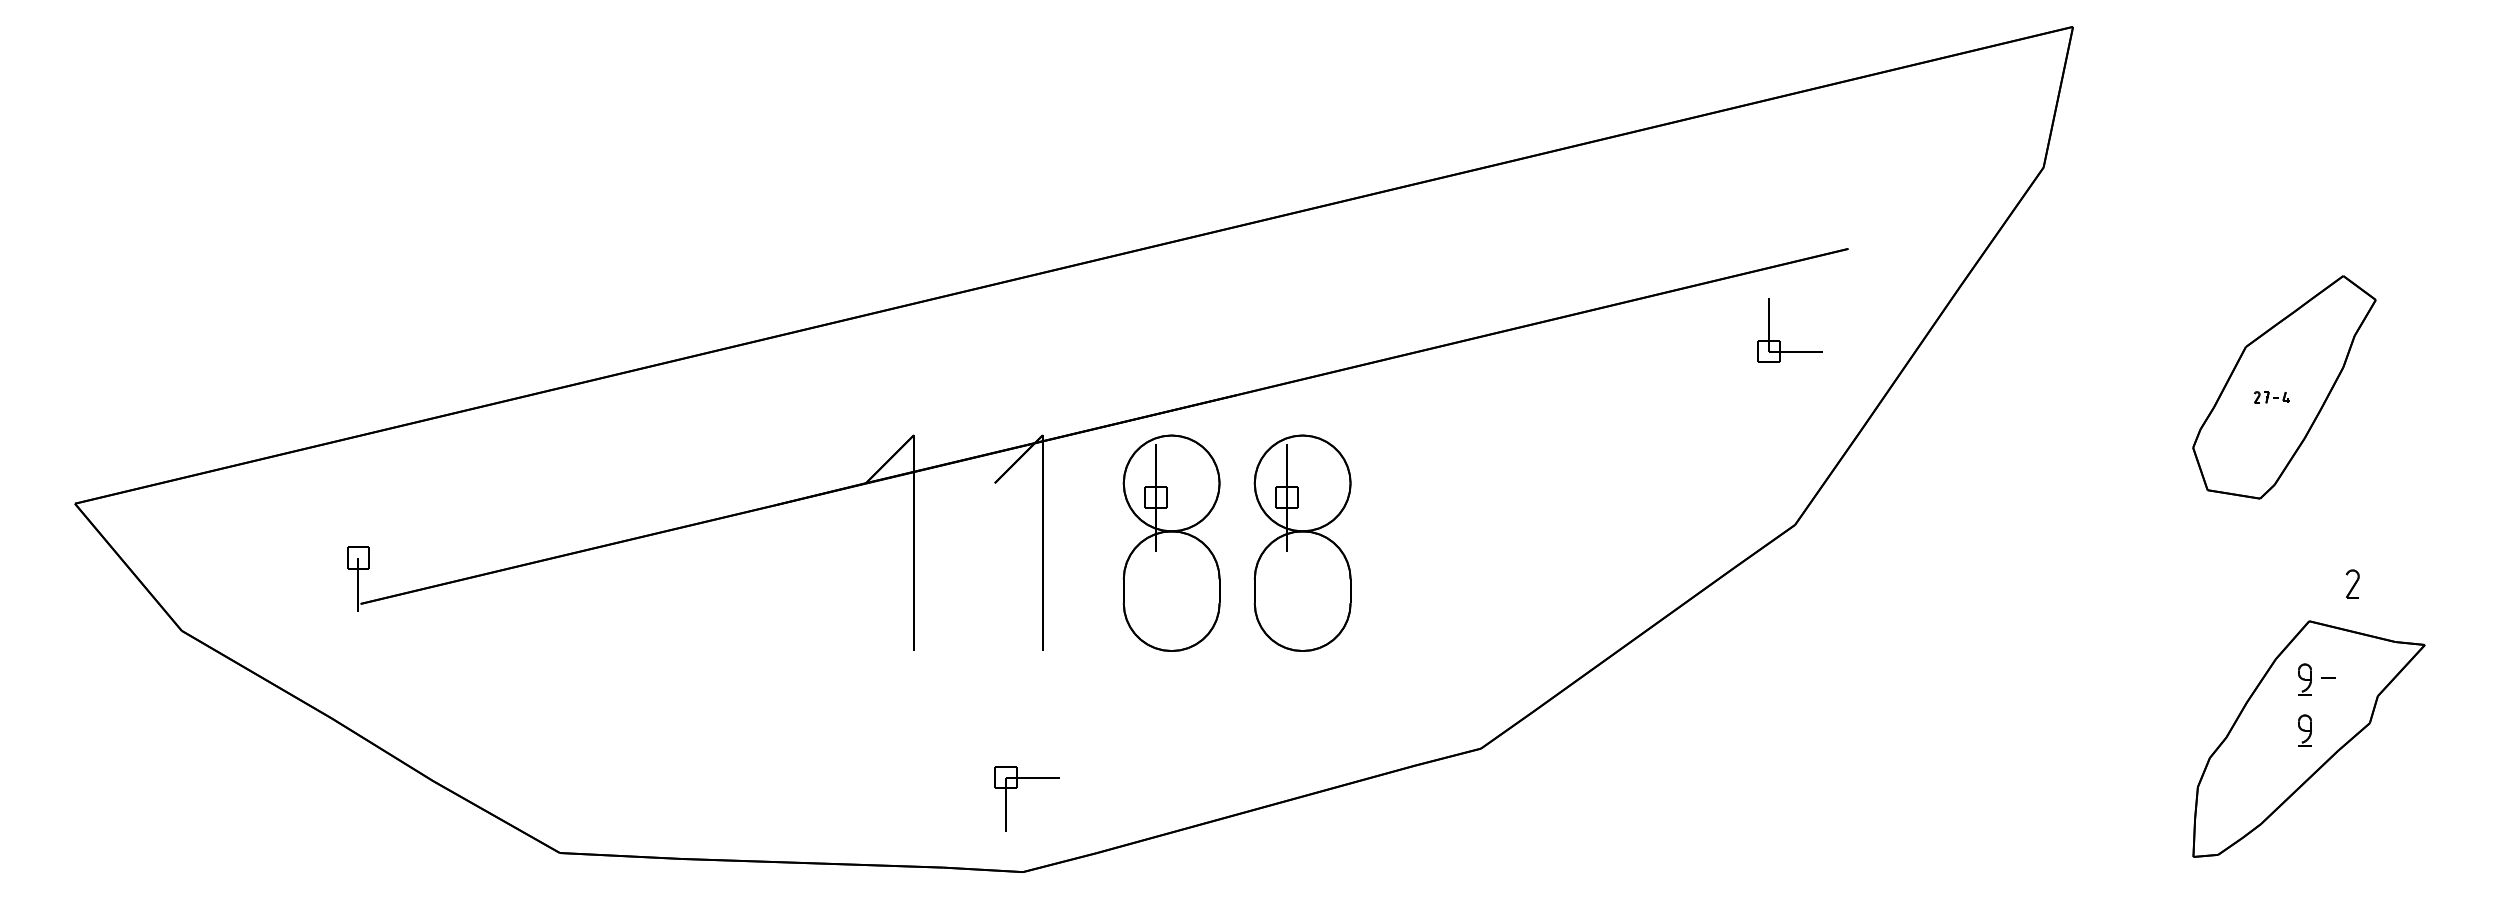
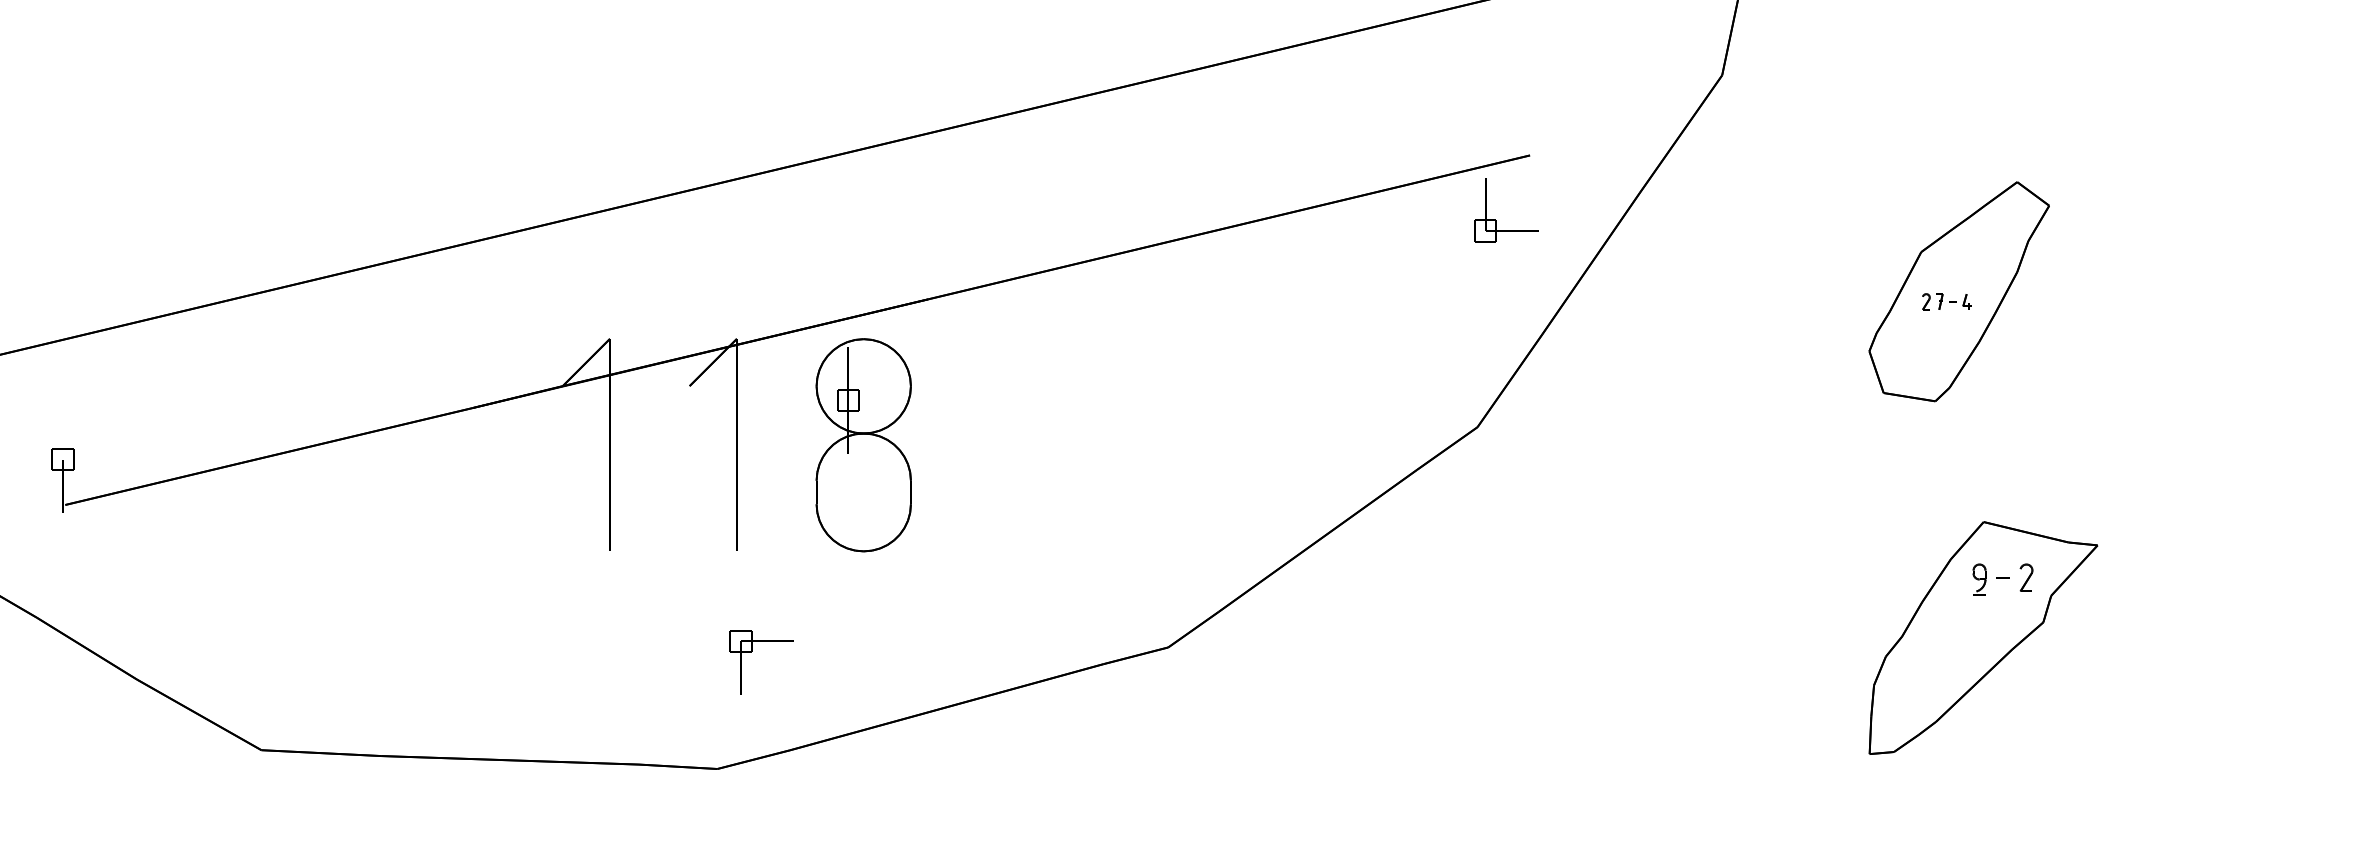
part: (1779, 340) -> (1495, 220), moved
part: (2271, 397) -> (1946, 301), size x1.43
part: (1302, 542) -> (992, 444), removed
part: (2352, 583) -> (2026, 577), moved
part: (2304, 730) -> (1979, 629), removed
part: (1016, 788) -> (751, 652), moved

